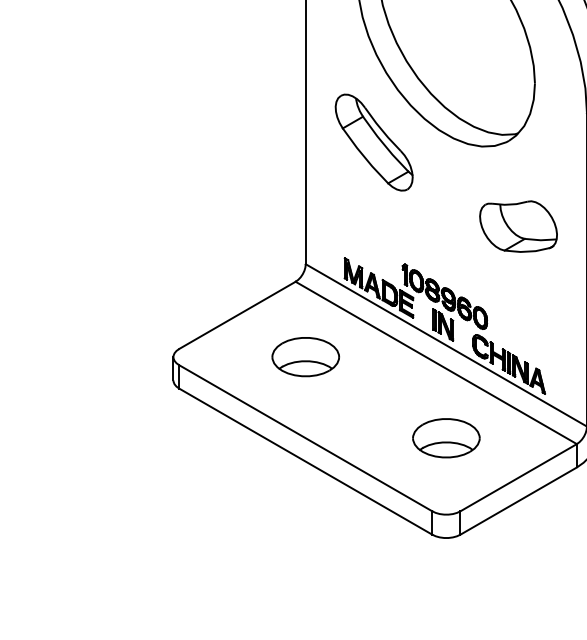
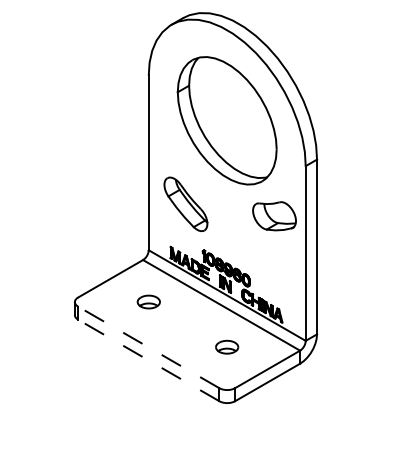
part: (373, 141) -> (185, 203), moved
part: (518, 227) -> (274, 216), moved
part: (305, 356) -> (148, 301), size x0.6
part: (445, 436) -> (226, 346), size x0.6
line: (305, 438) -> (148, 347), solid -> dashed
line: (305, 461) -> (148, 360), solid -> dashed

